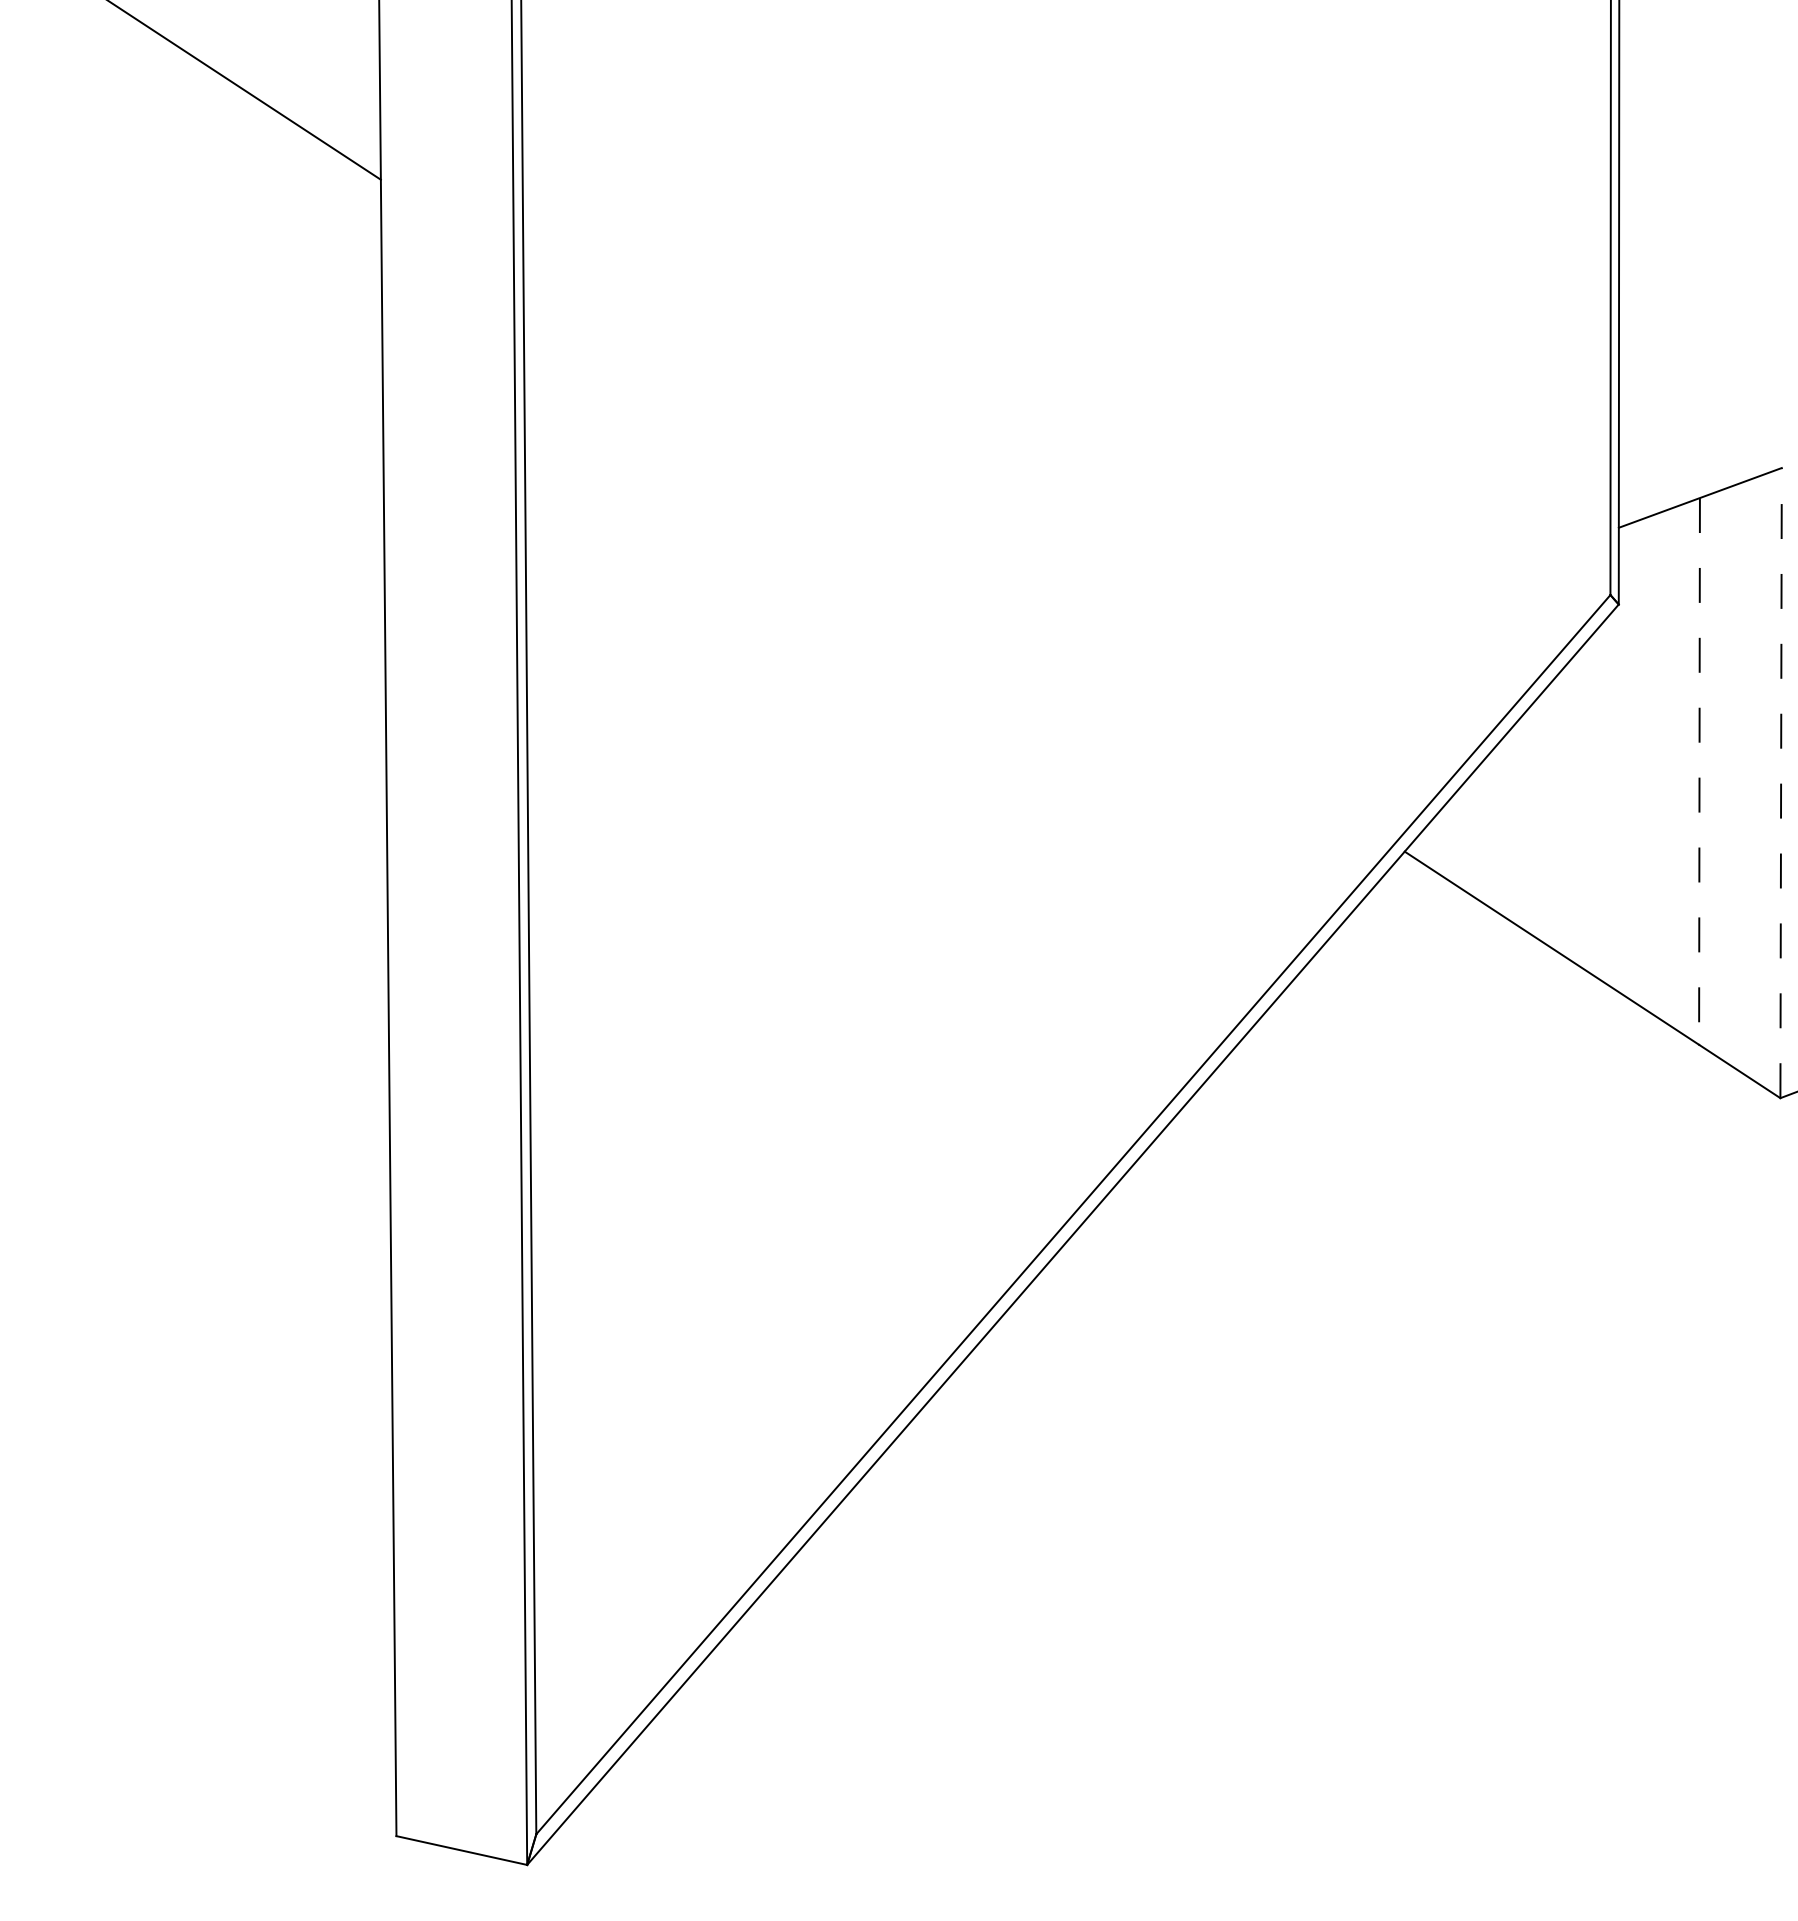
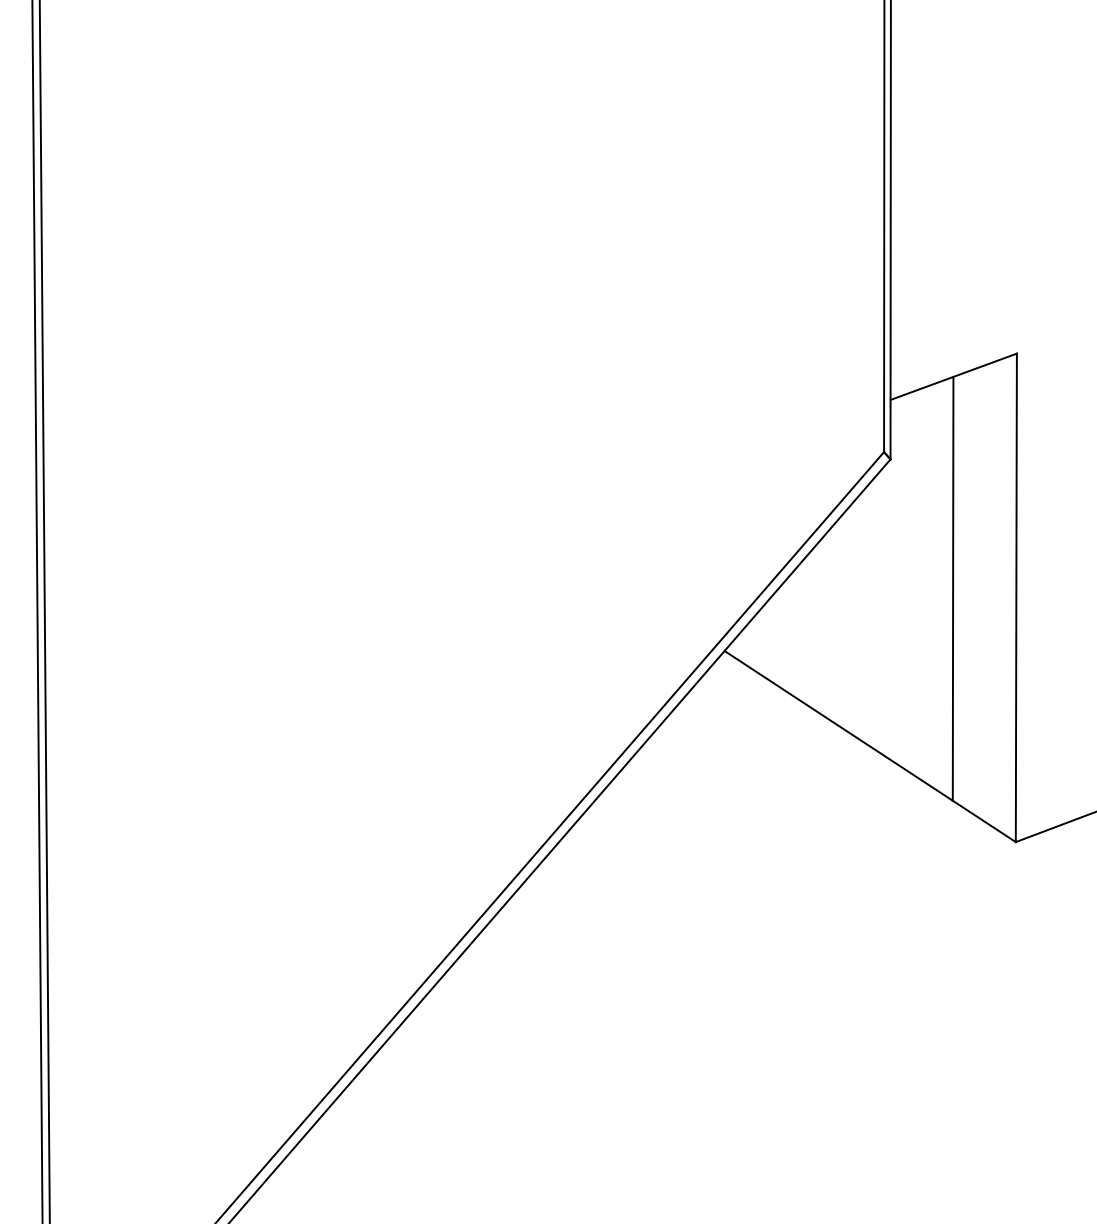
line: (1699, 771) -> (953, 588), dashed -> solid
line: (1781, 782) -> (1016, 597), dashed -> solid

